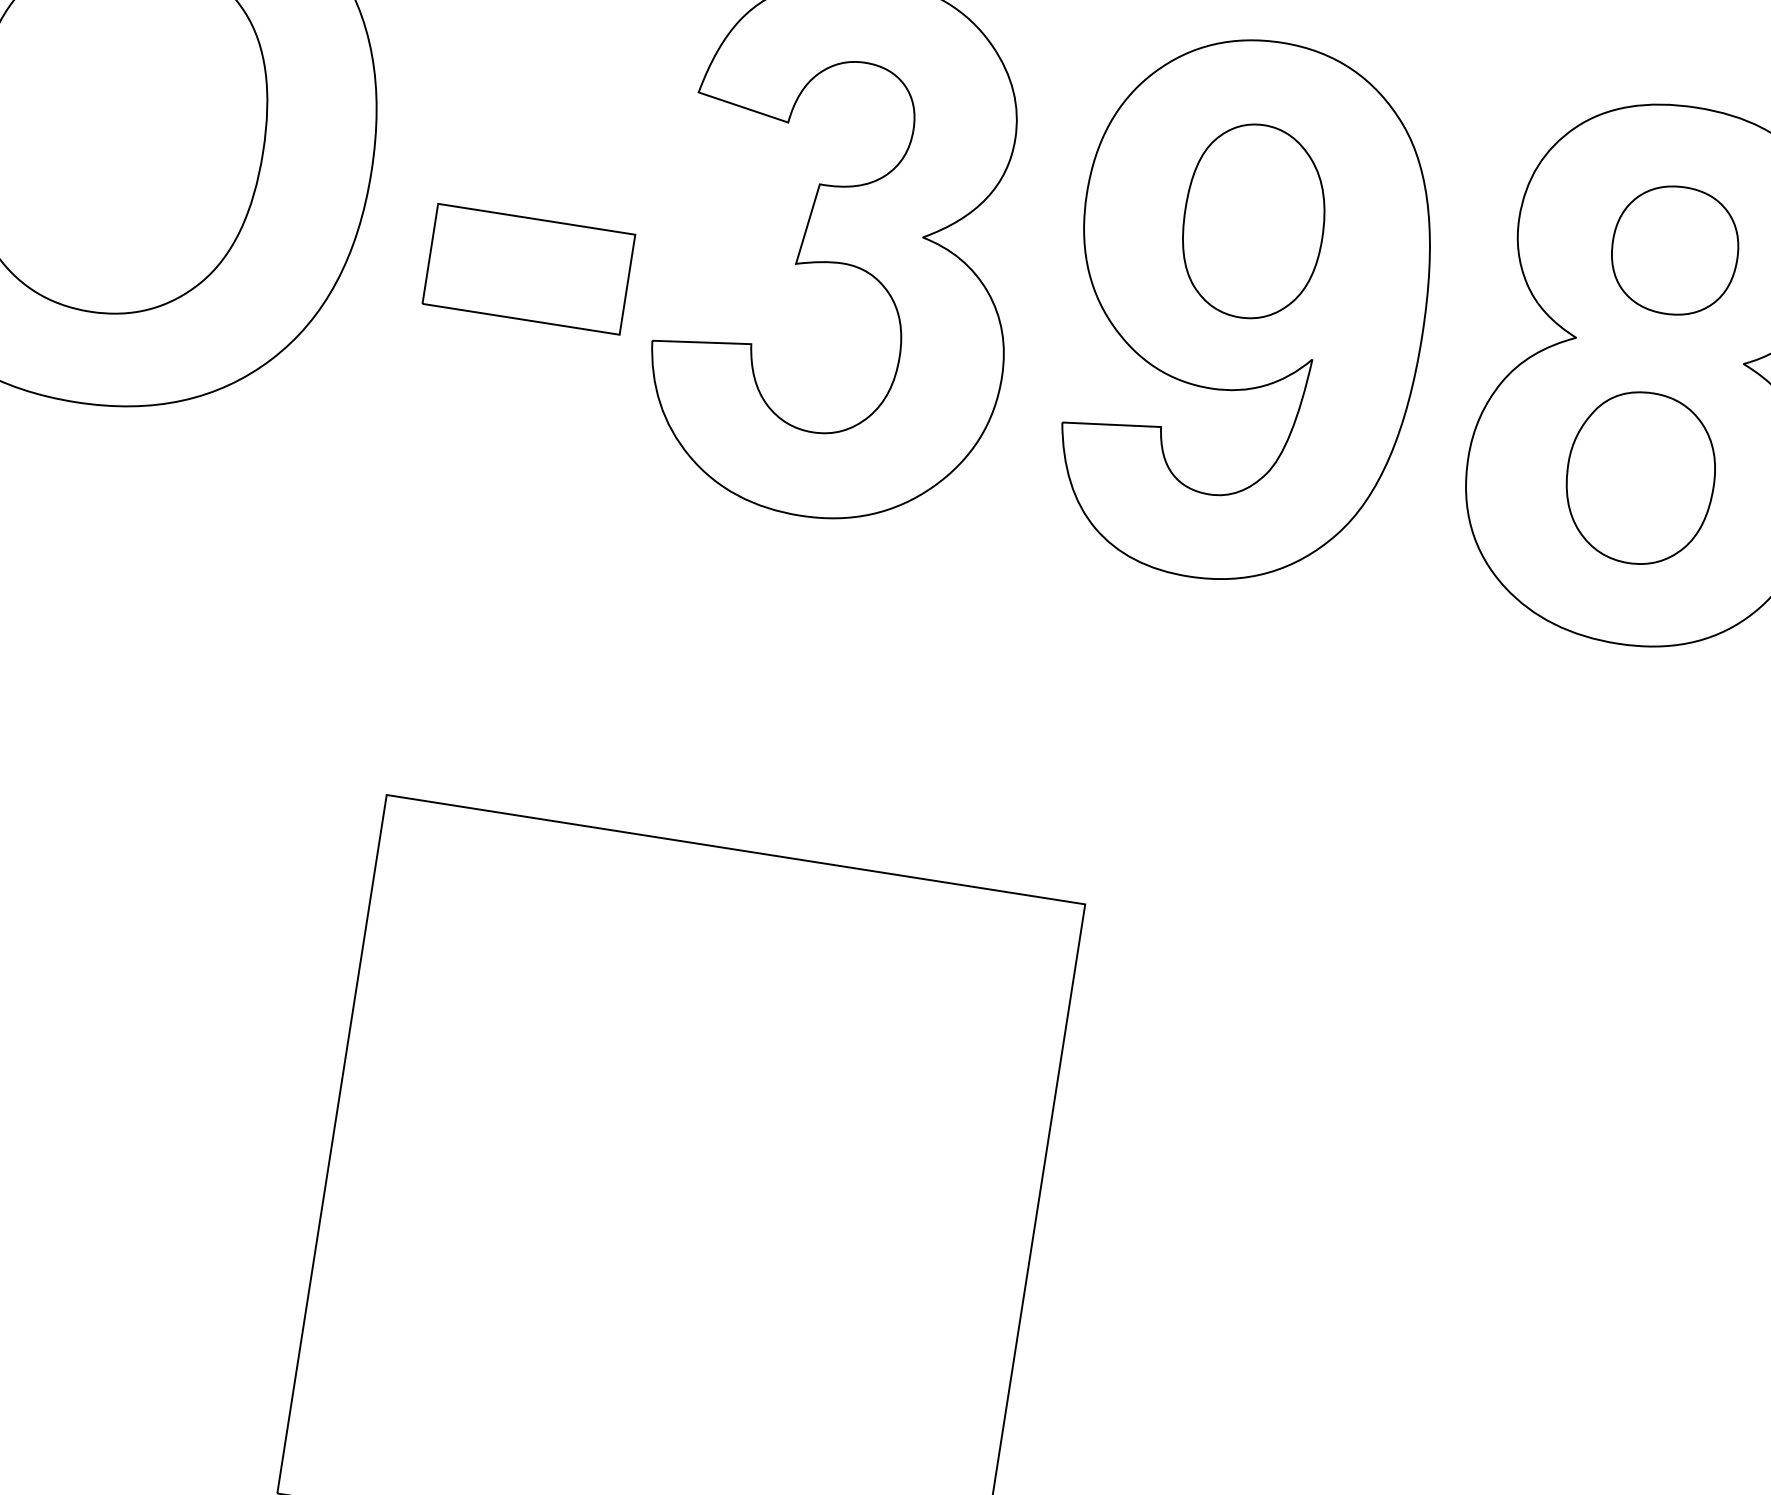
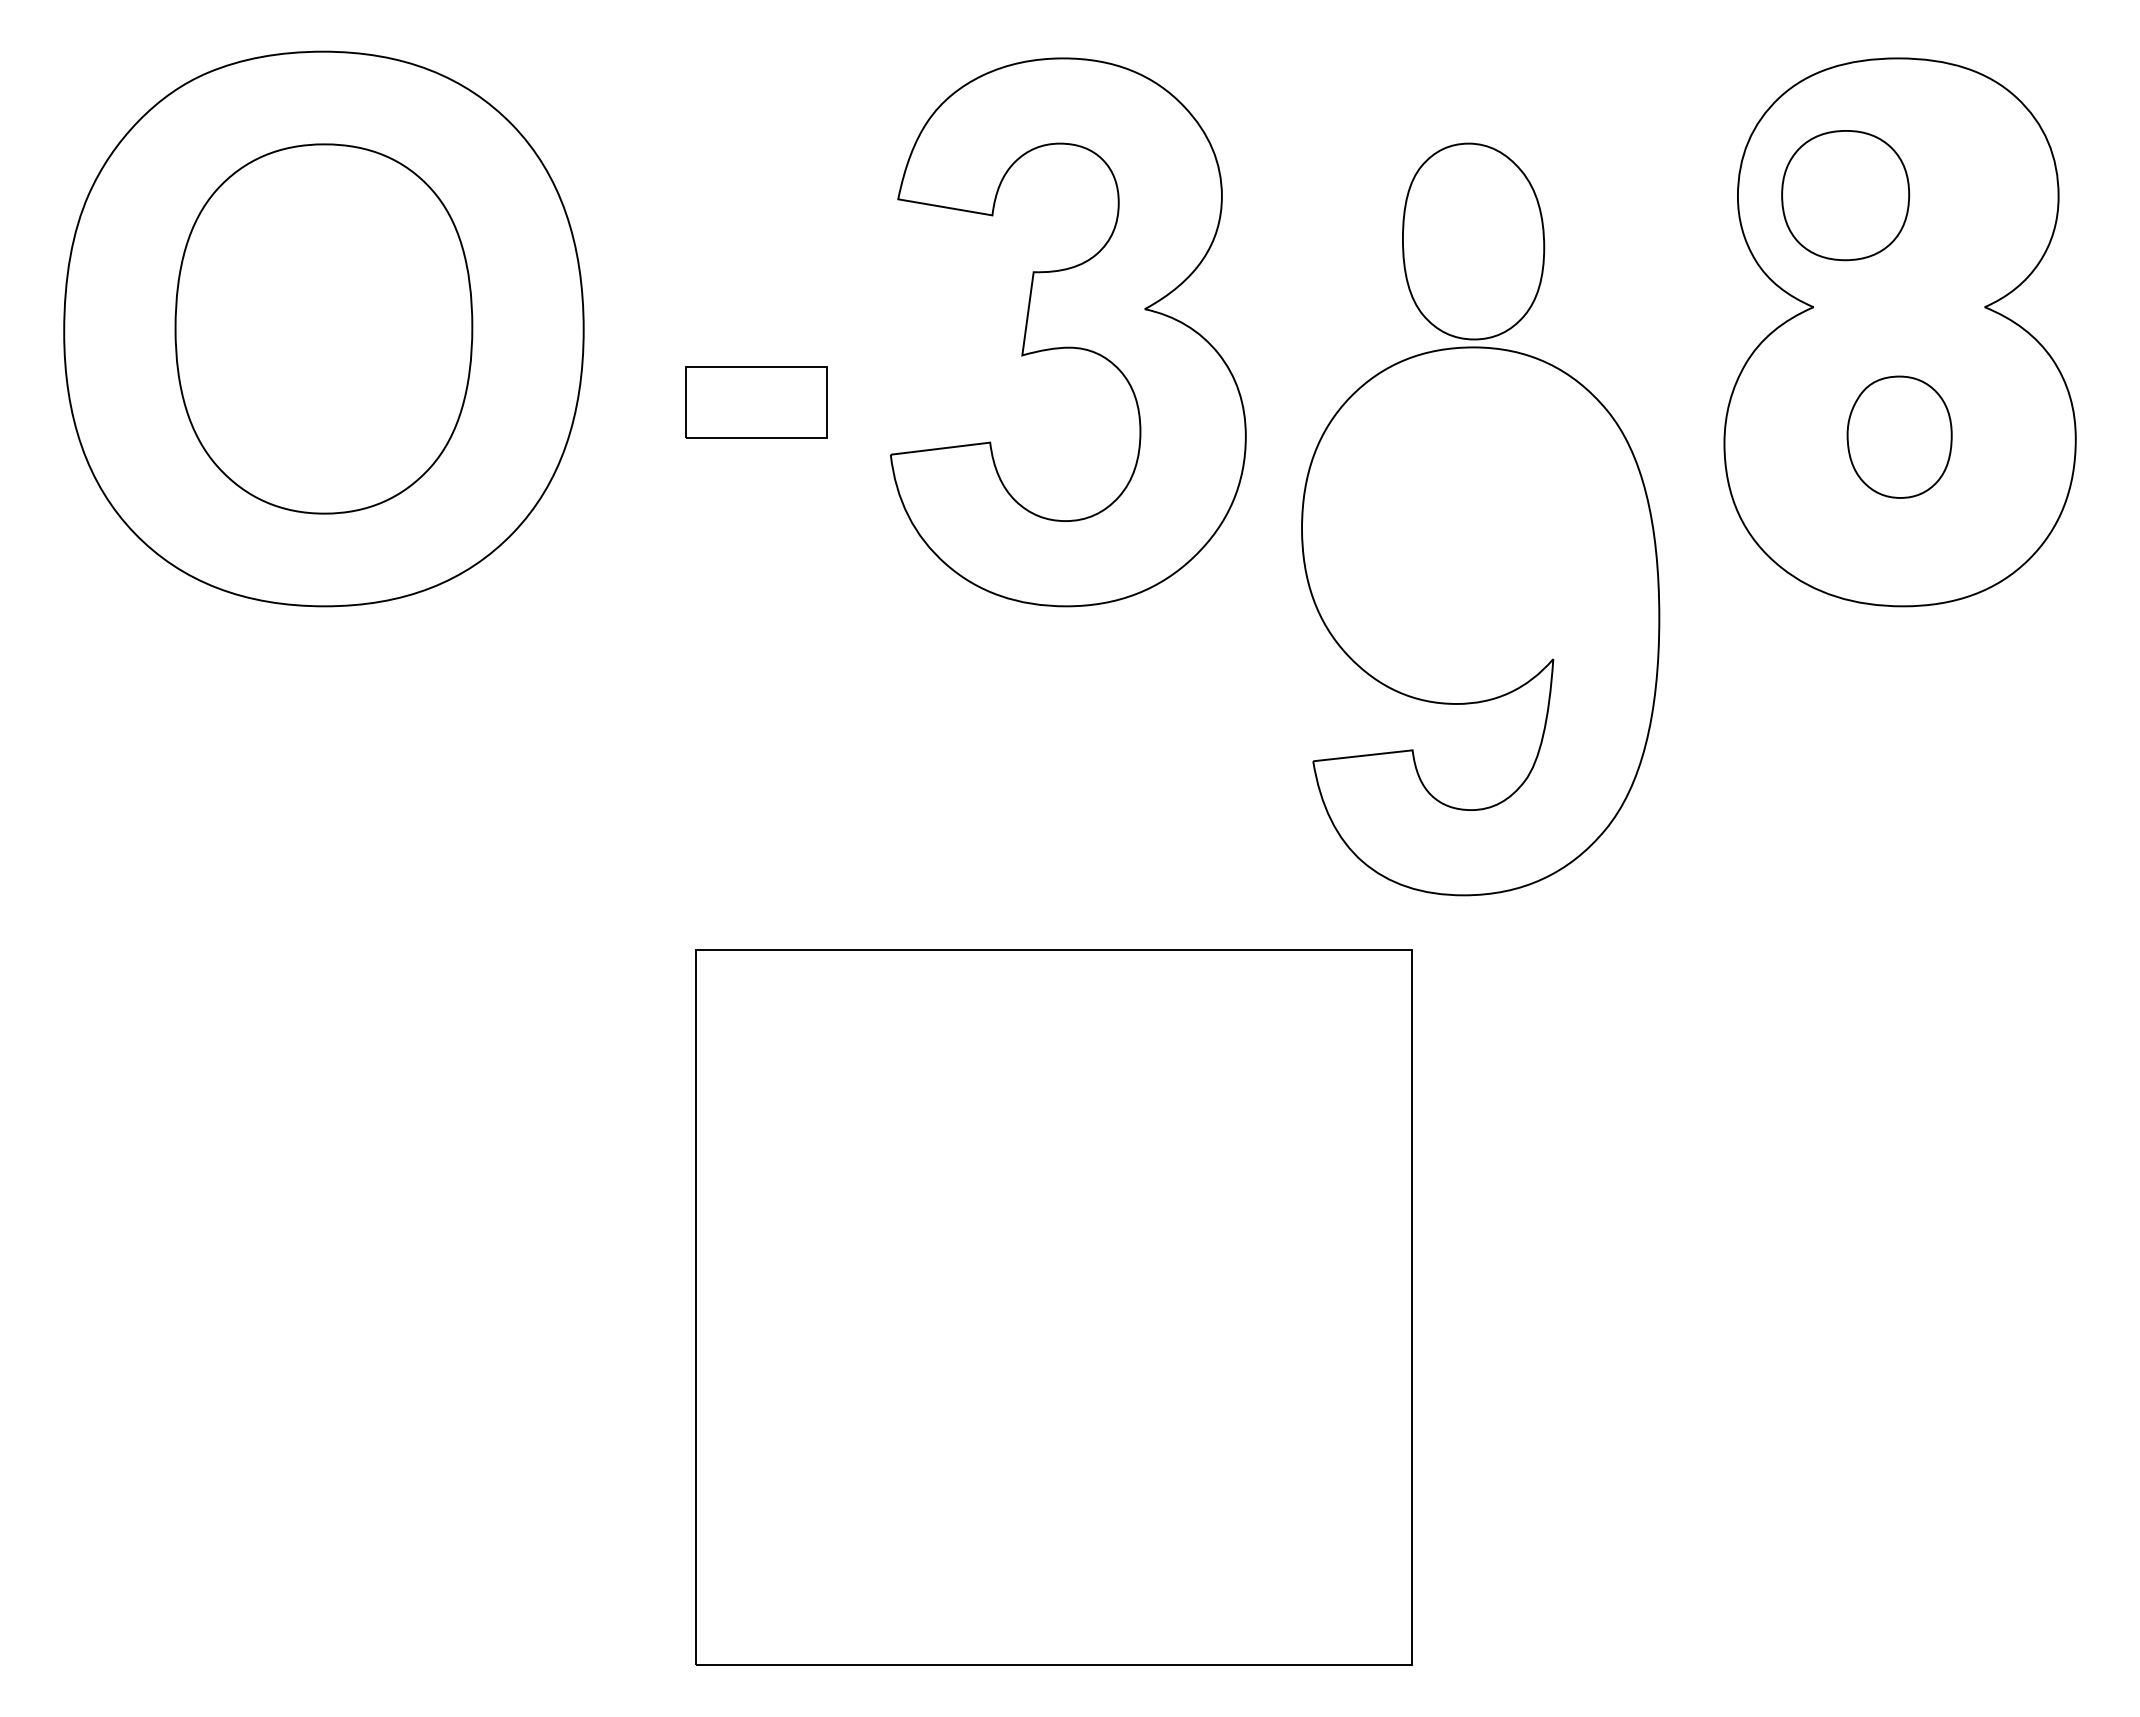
part: (1674, 250) -> (1845, 195), moved
part: (528, 269) -> (755, 402), size x0.7
part: (1247, 311) -> (1480, 621), moved
part: (1640, 477) -> (1899, 436), size x0.7

